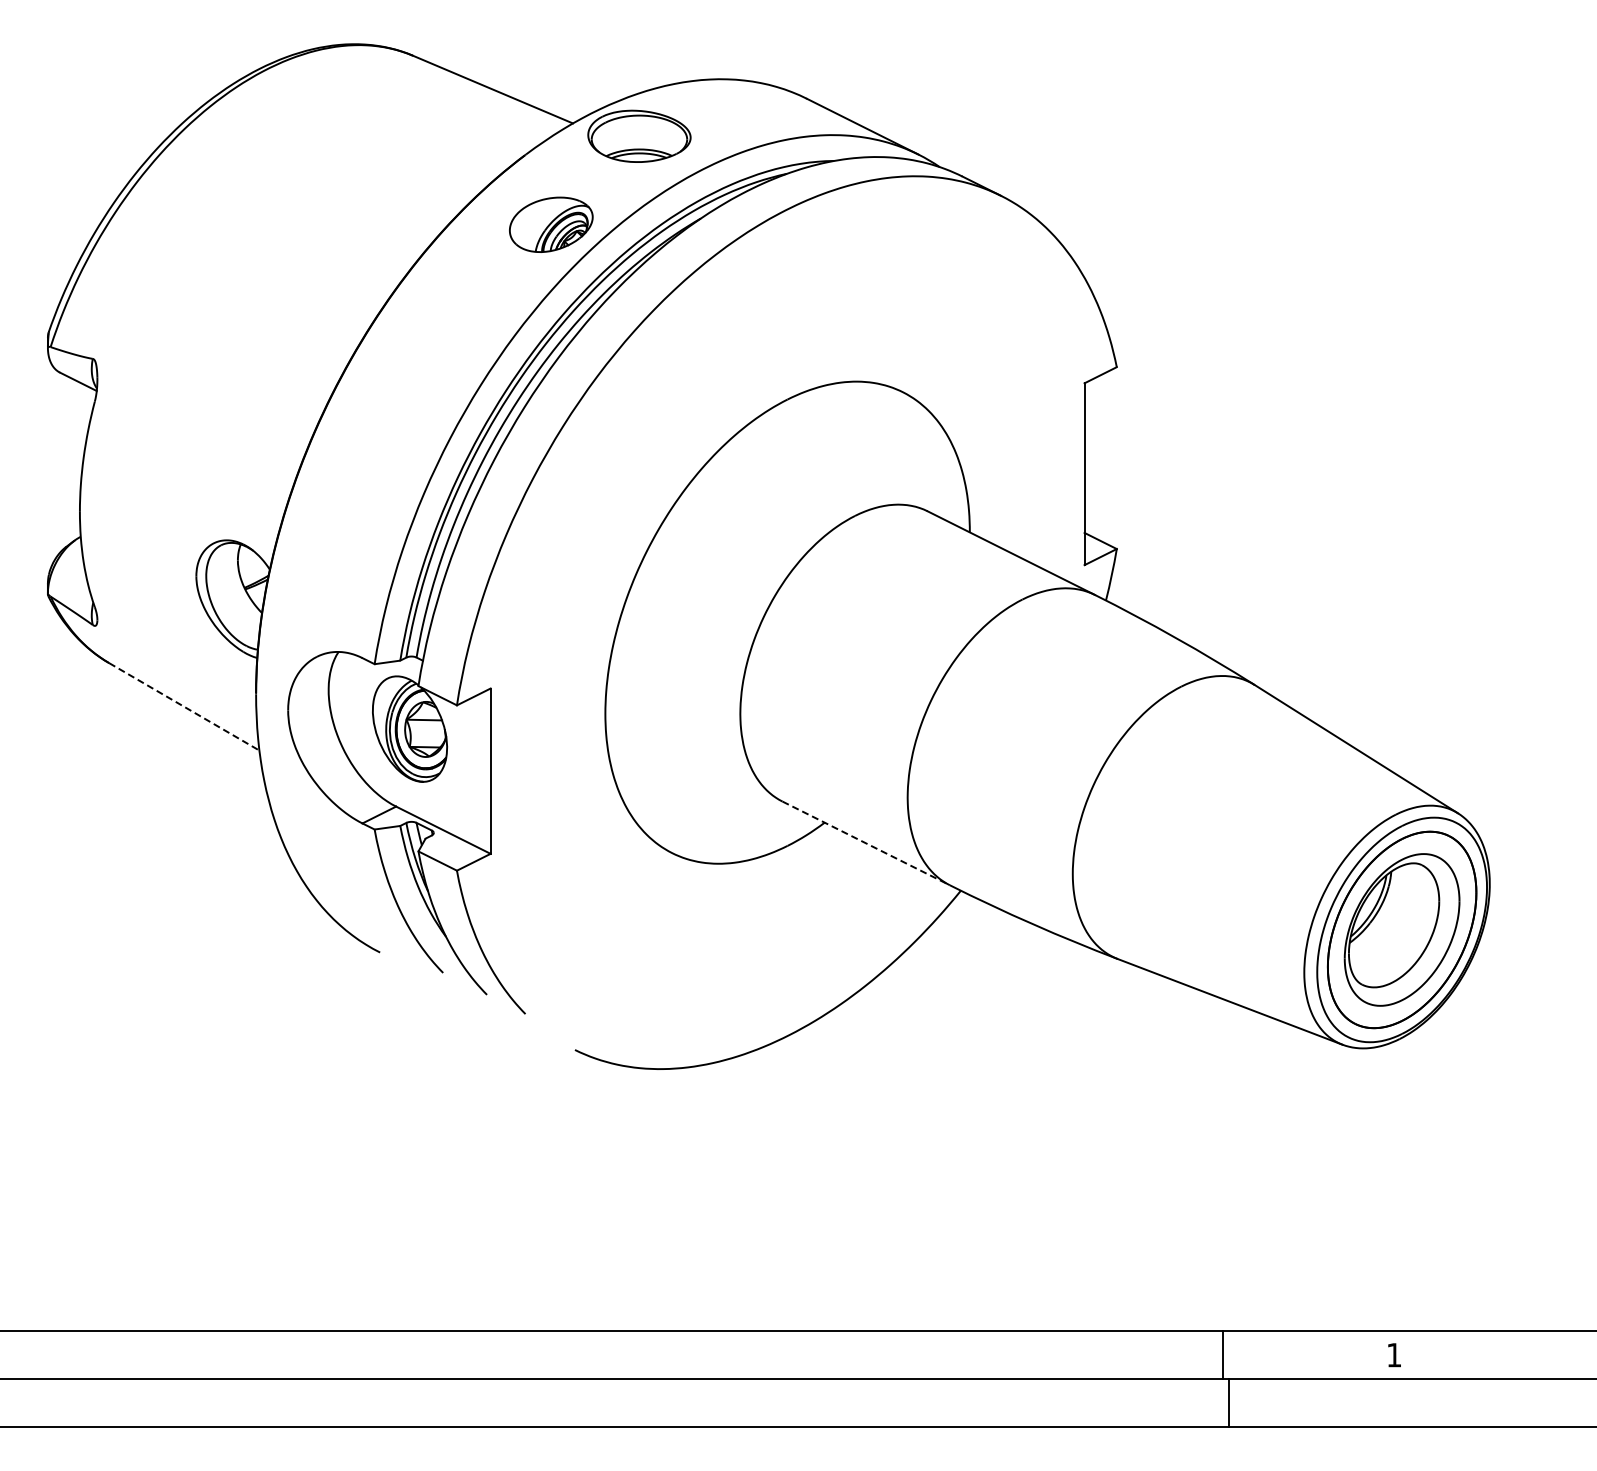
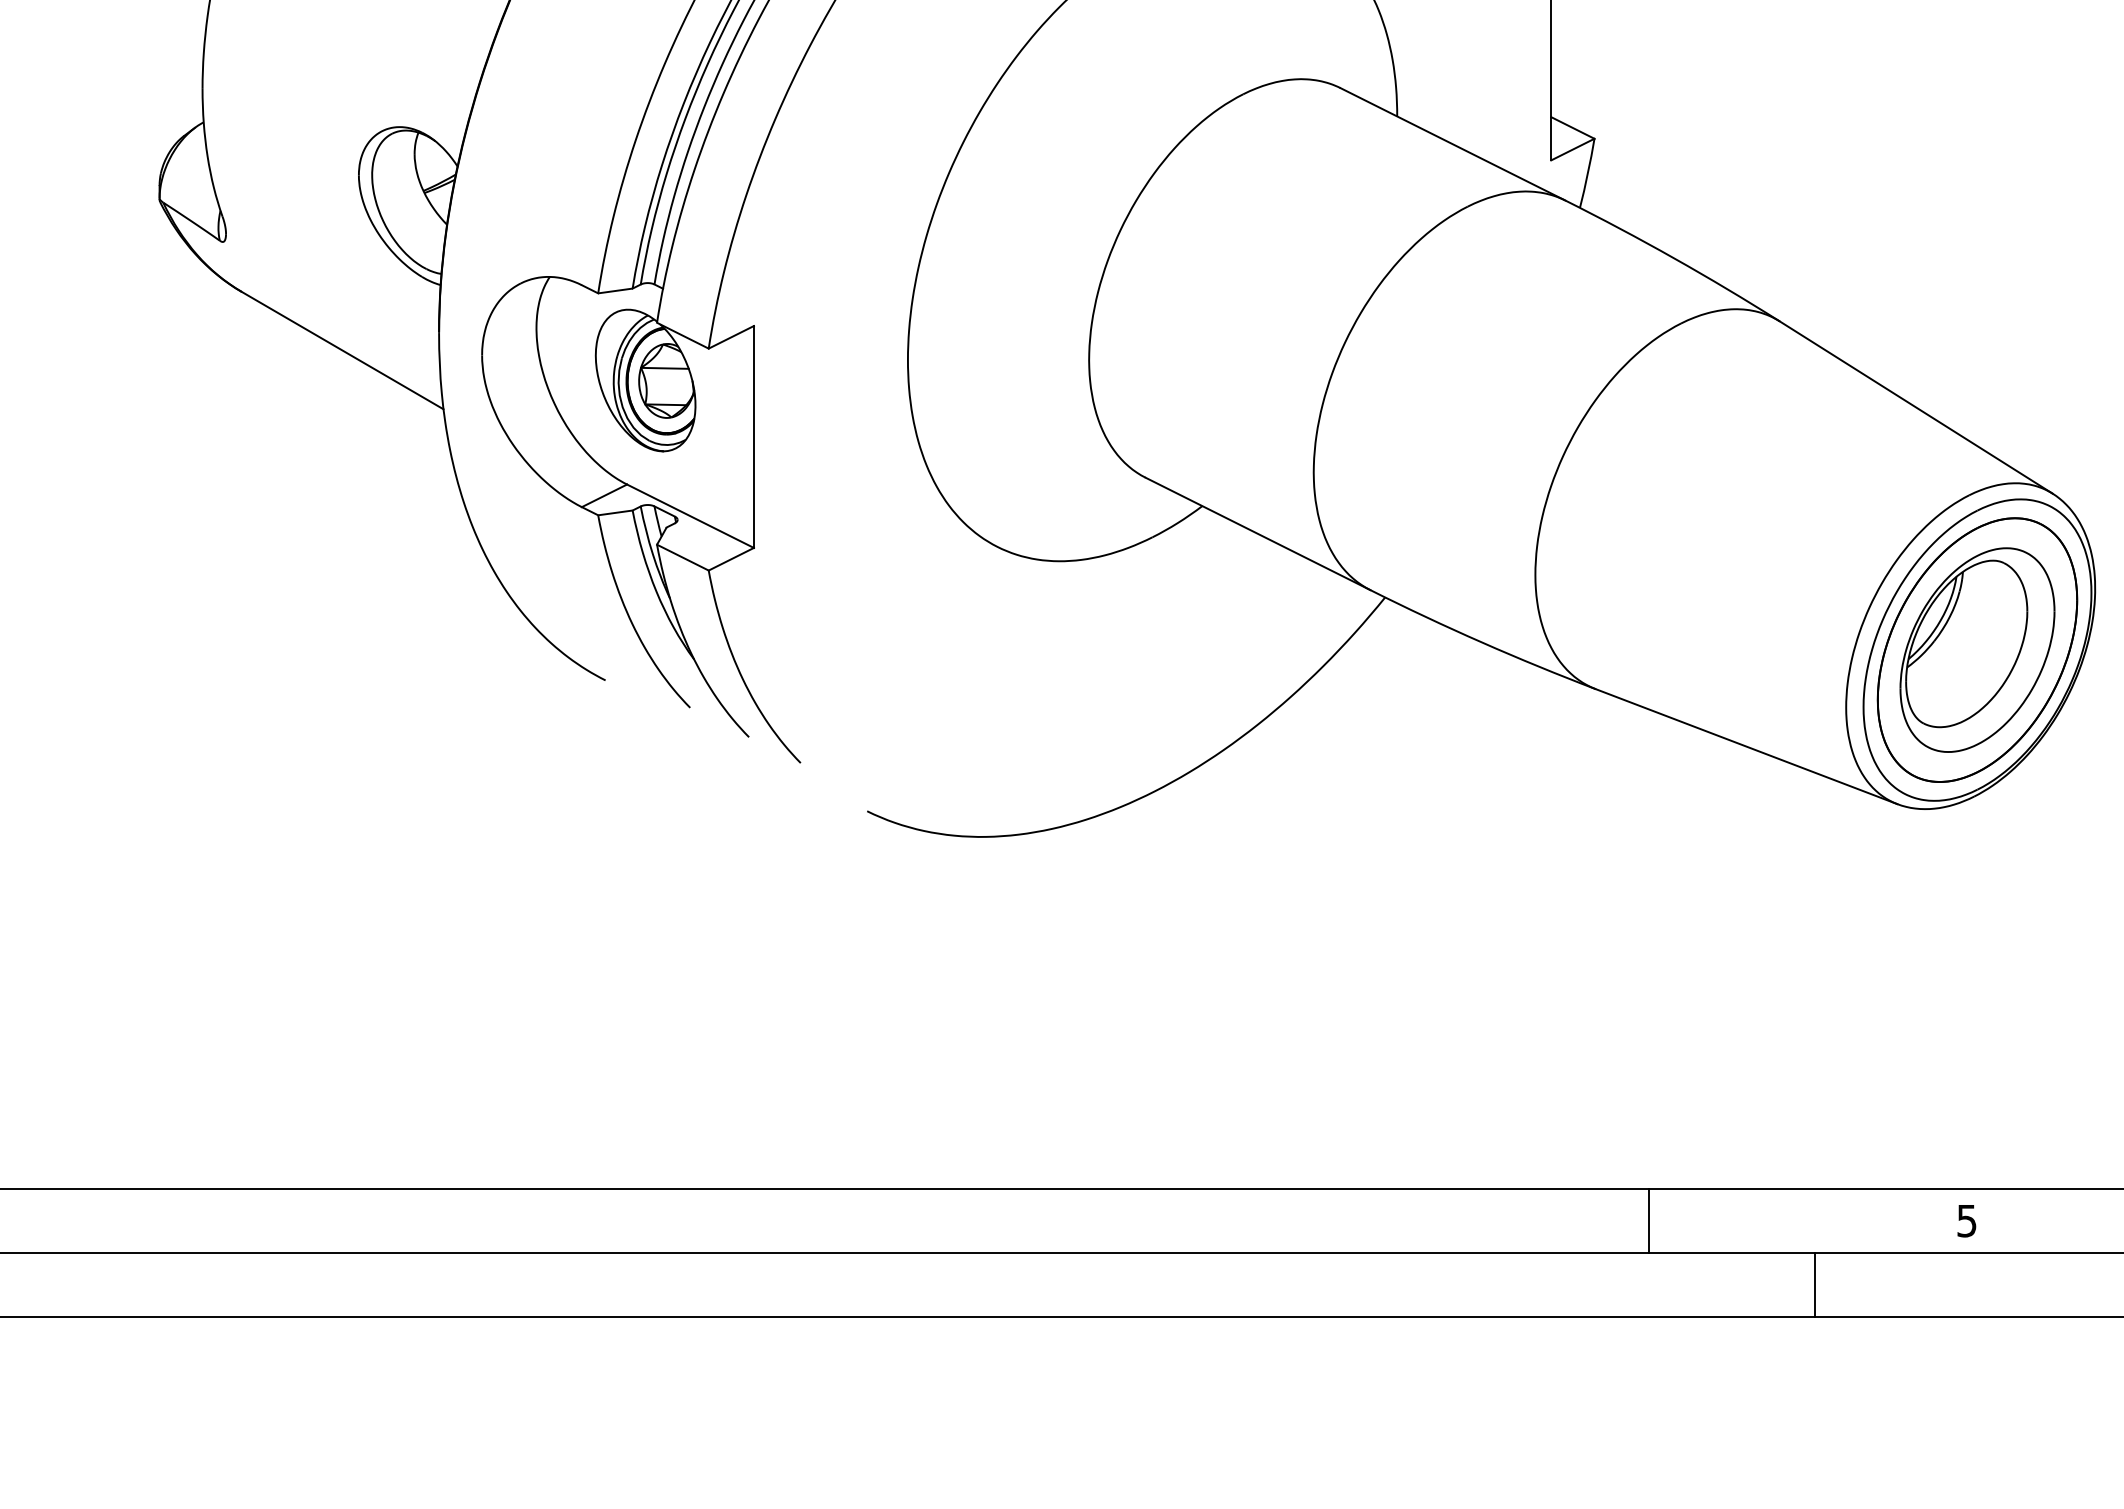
line: (184, 706) -> (342, 350), dashed -> solid
line: (866, 843) -> (1258, 534), dashed -> solid
line: (1223, 1355) -> (1649, 1221), moved
text: (1394, 1355) -> (1967, 1221), 1 -> 5
line: (1229, 1402) -> (1815, 1284), moved

